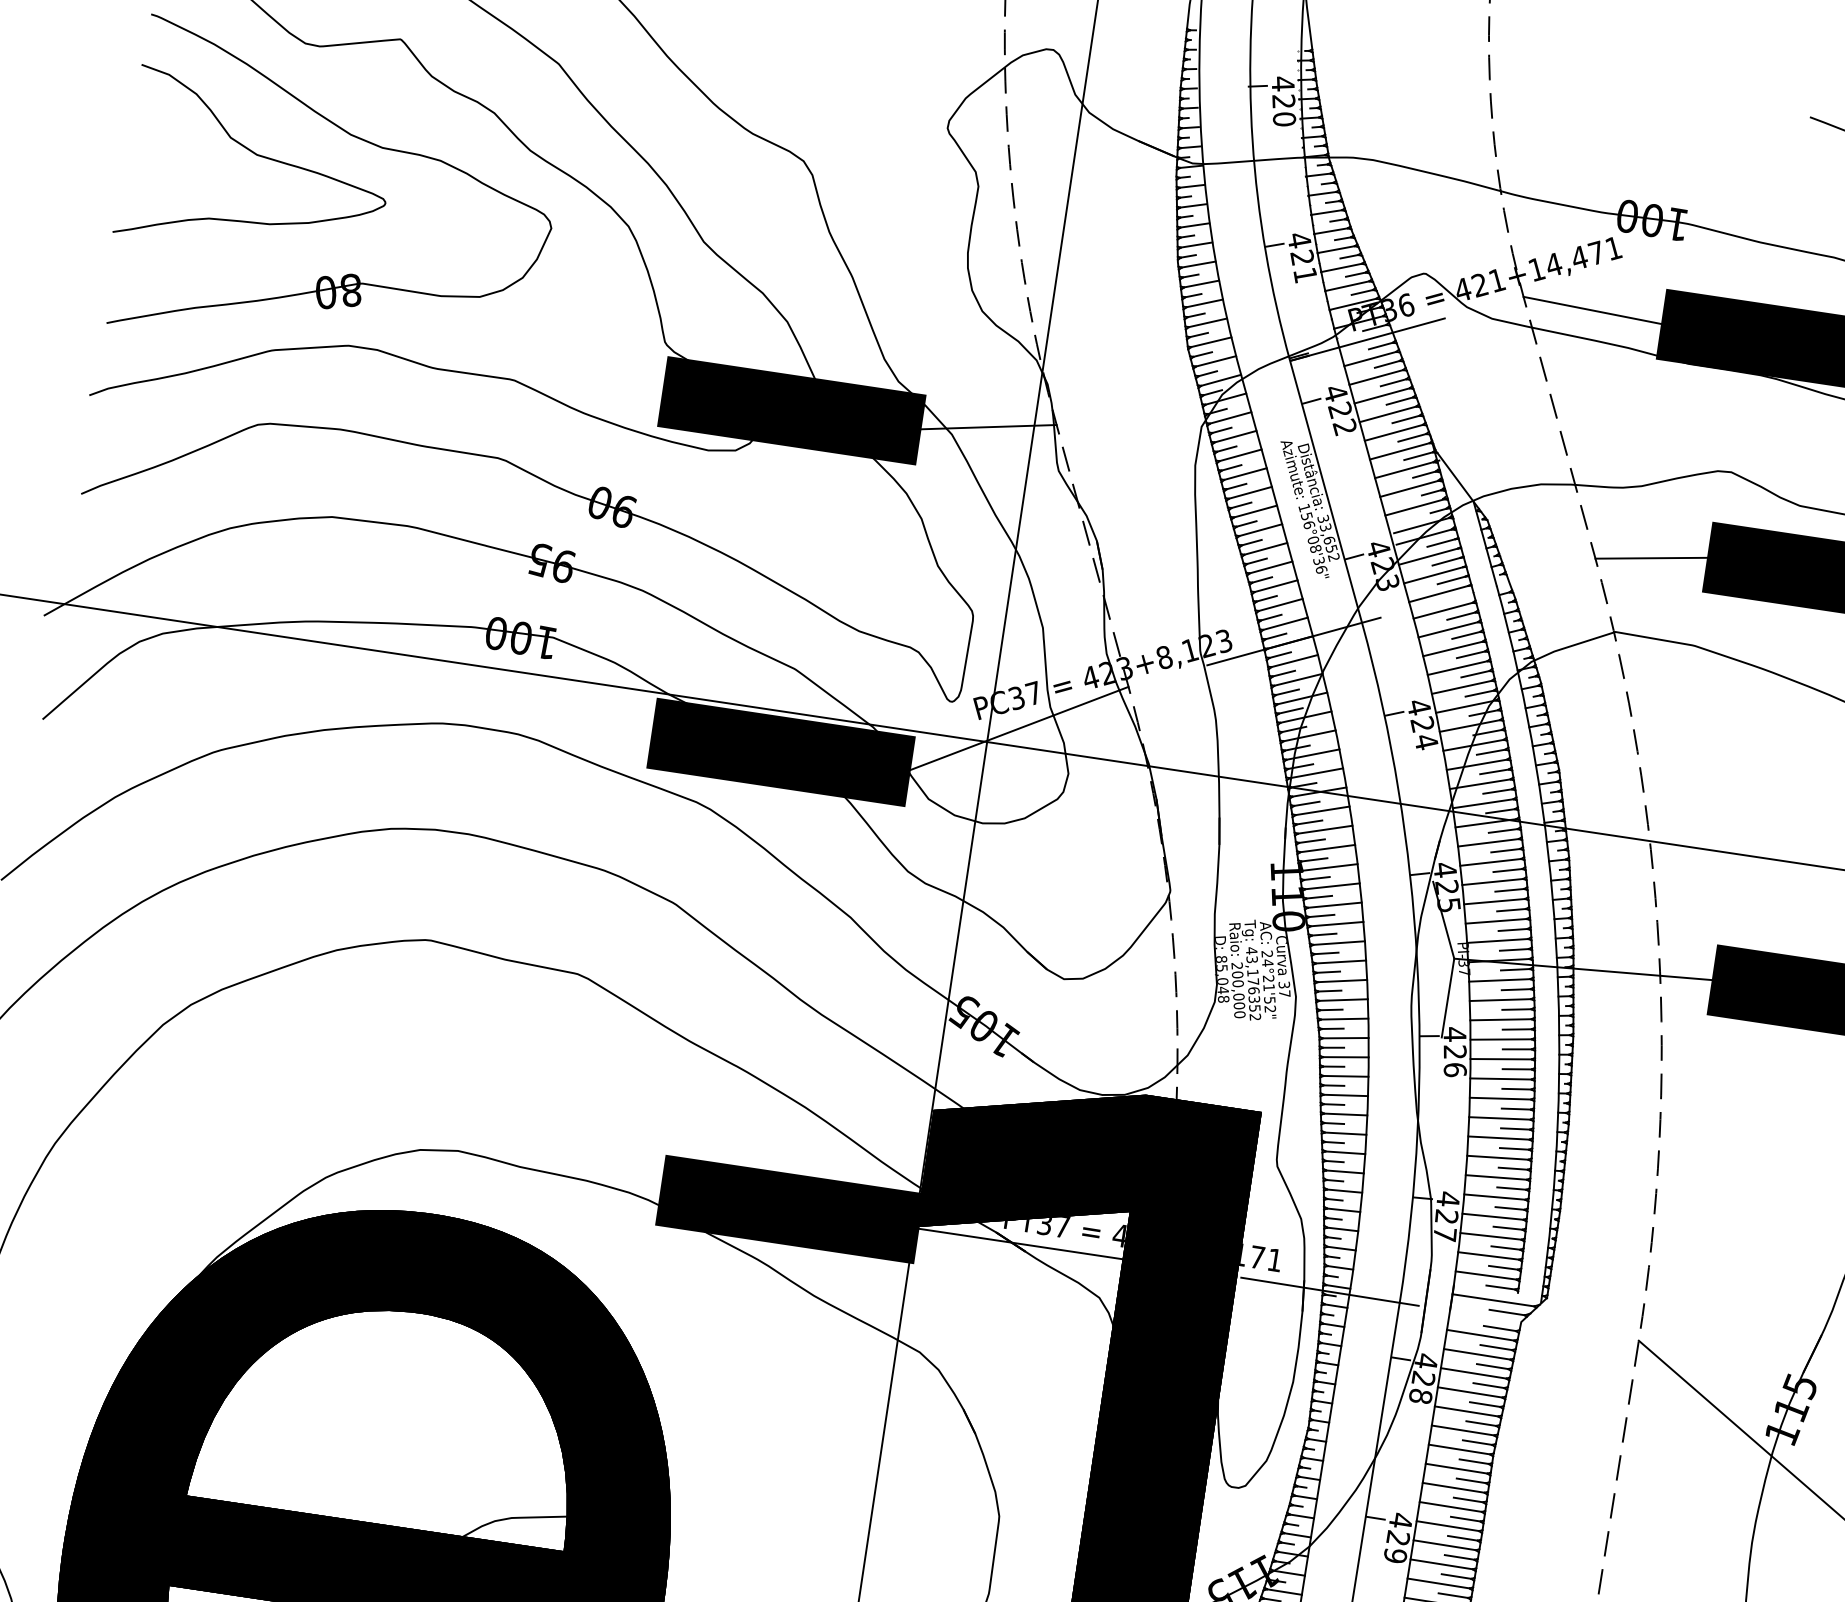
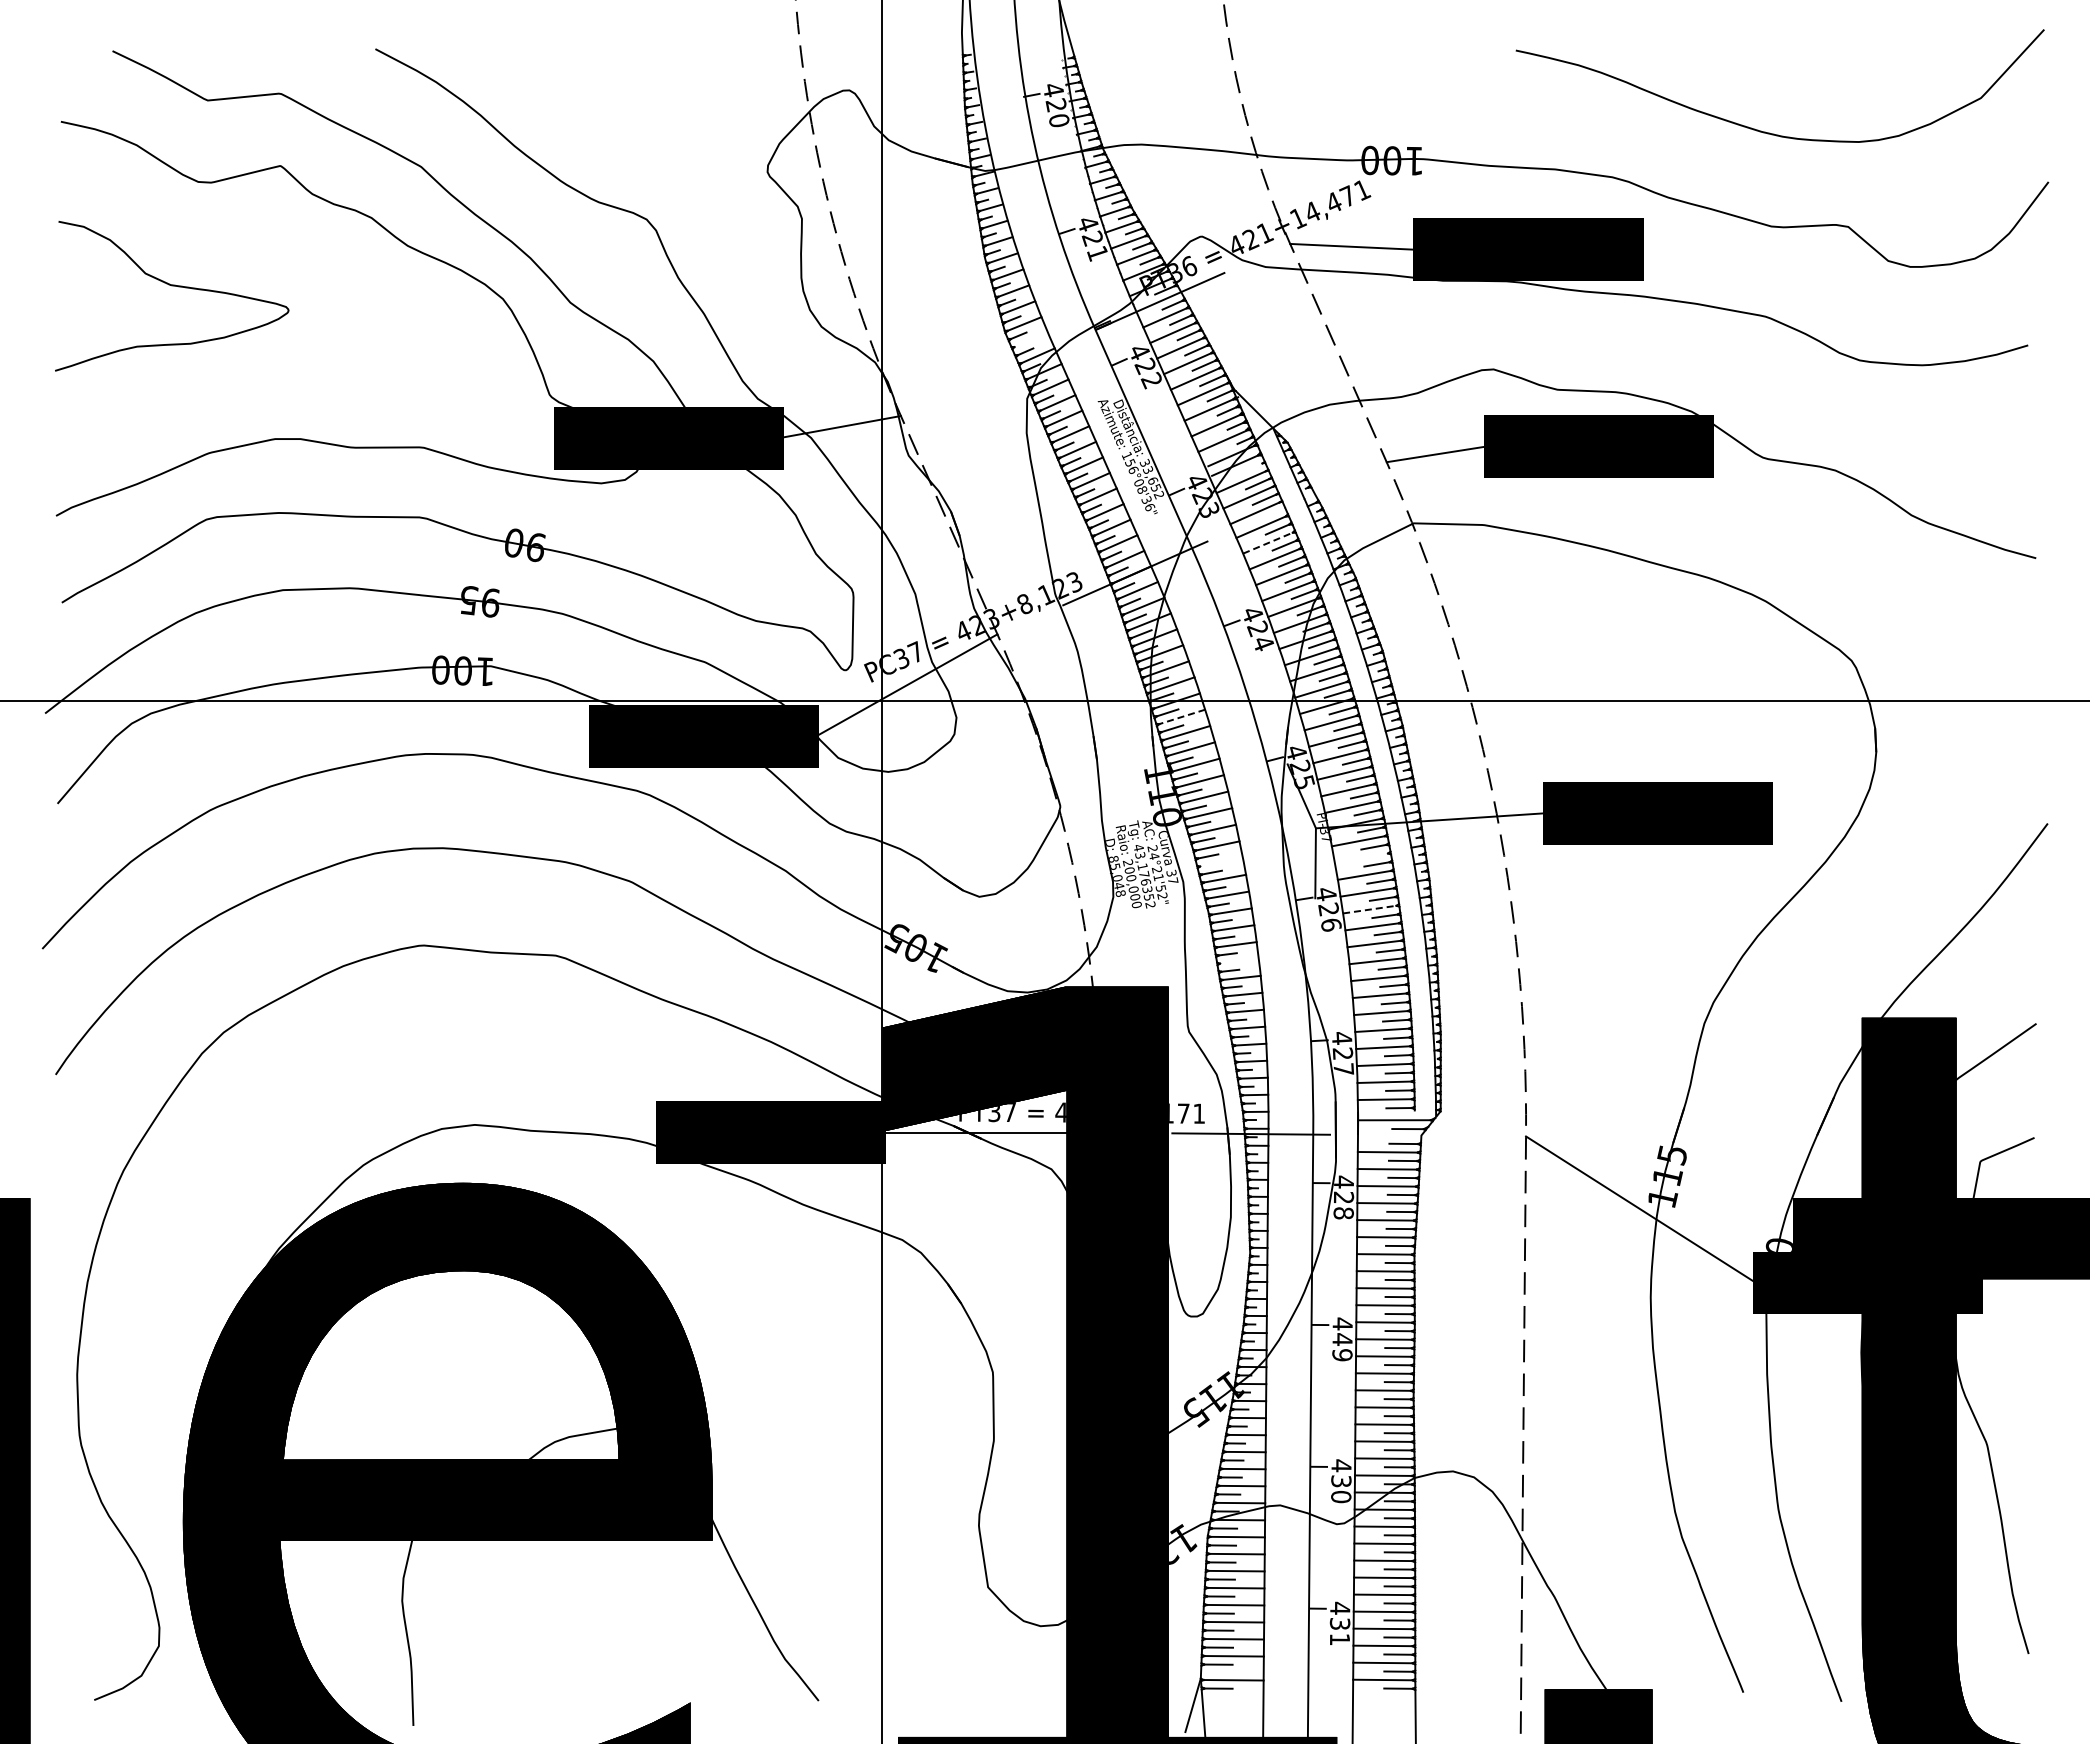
part: (363, 141) -> (261, 259), removed
line: (1216, 360) -> (1031, 339), removed
line: (1441, 542) -> (1250, 468), removed
line: (1447, 630) -> (1267, 543), solid -> dashed
line: (1321, 811) -> (1181, 717), solid -> dashed
line: (1342, 981) -> (1221, 862), removed
line: (1500, 1000) -> (1361, 858), removed
line: (1500, 1059) -> (1369, 909), solid -> dashed
line: (1345, 1095) -> (1239, 961), removed
text: (1398, 1538) -> (1342, 1339), 429 -> 449

